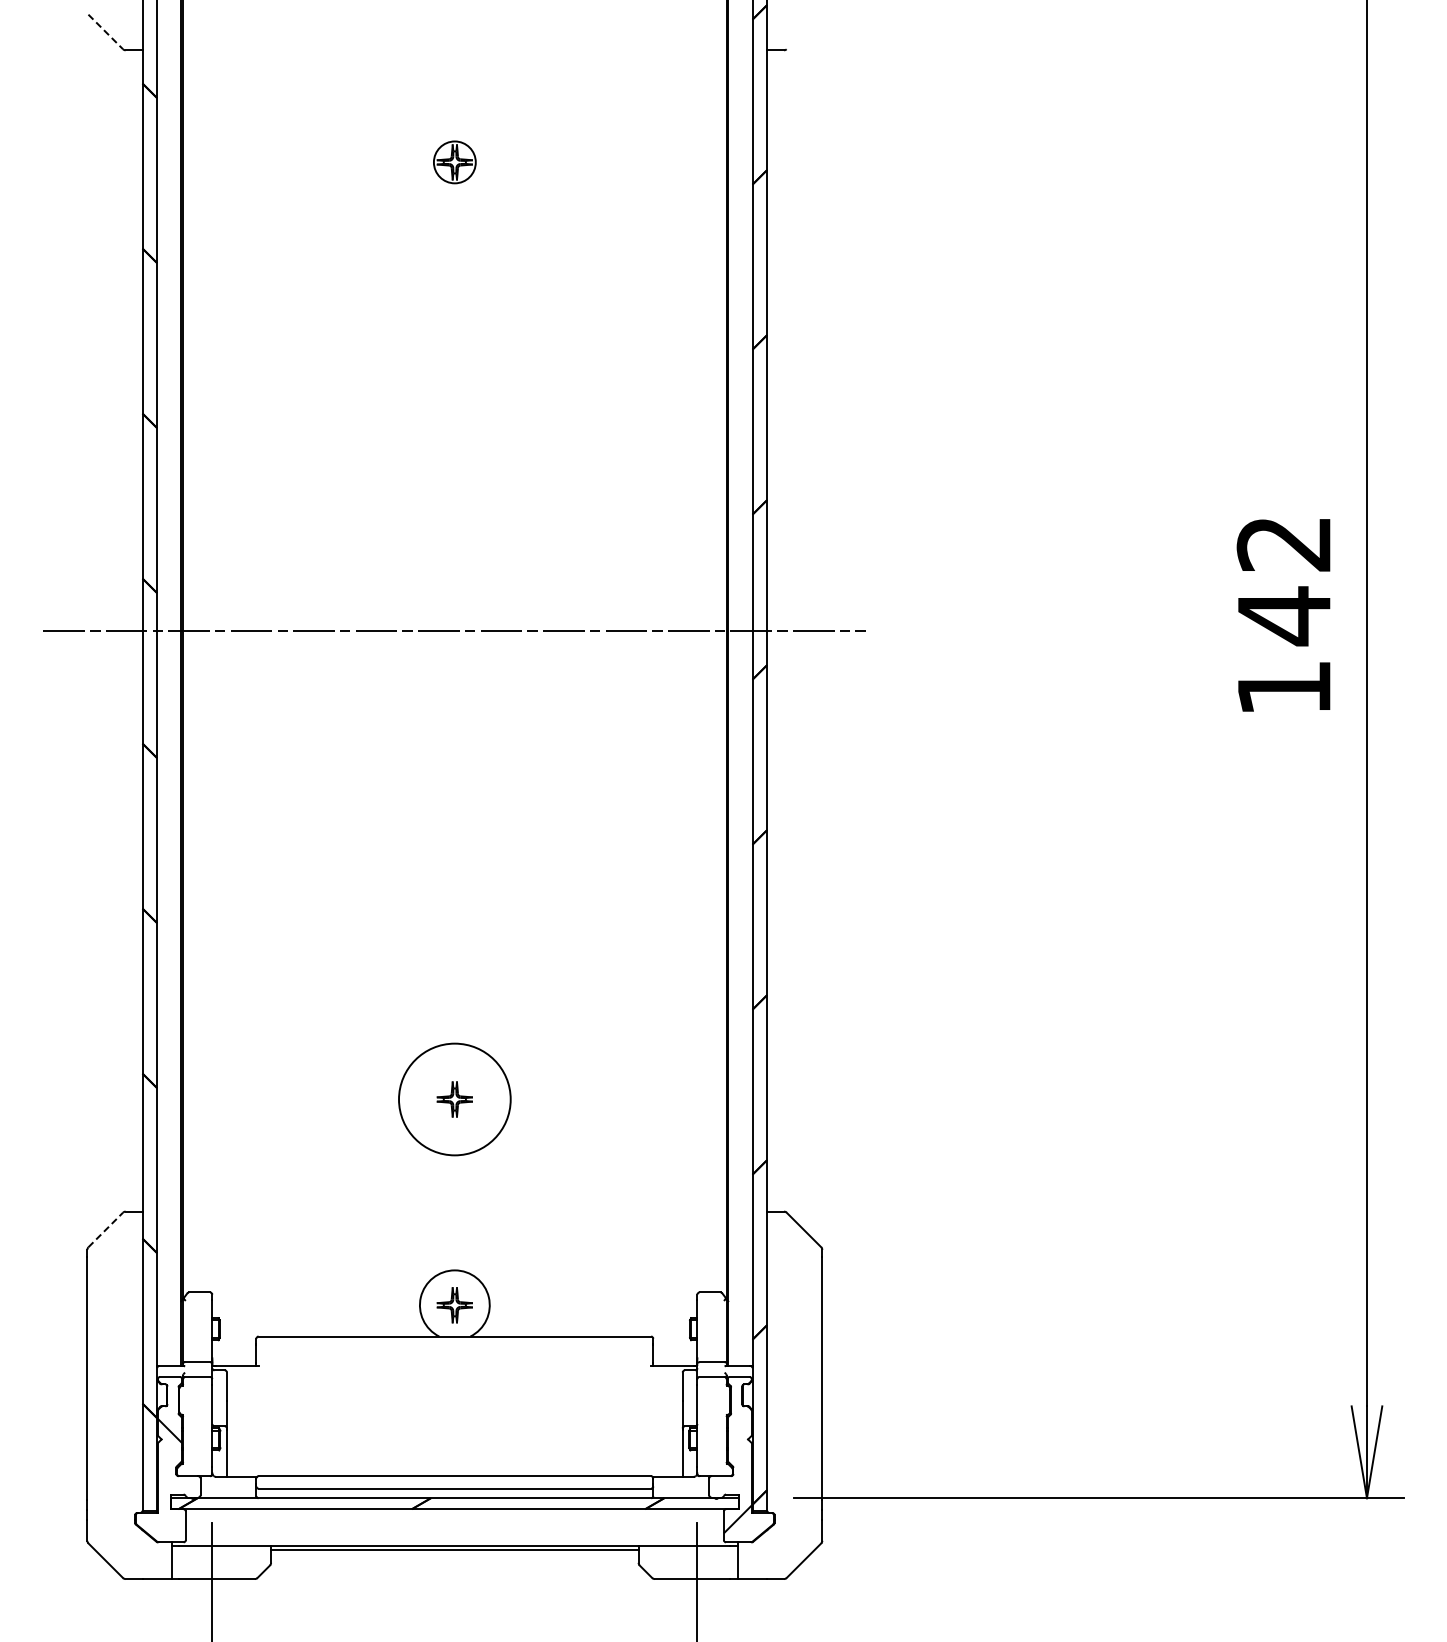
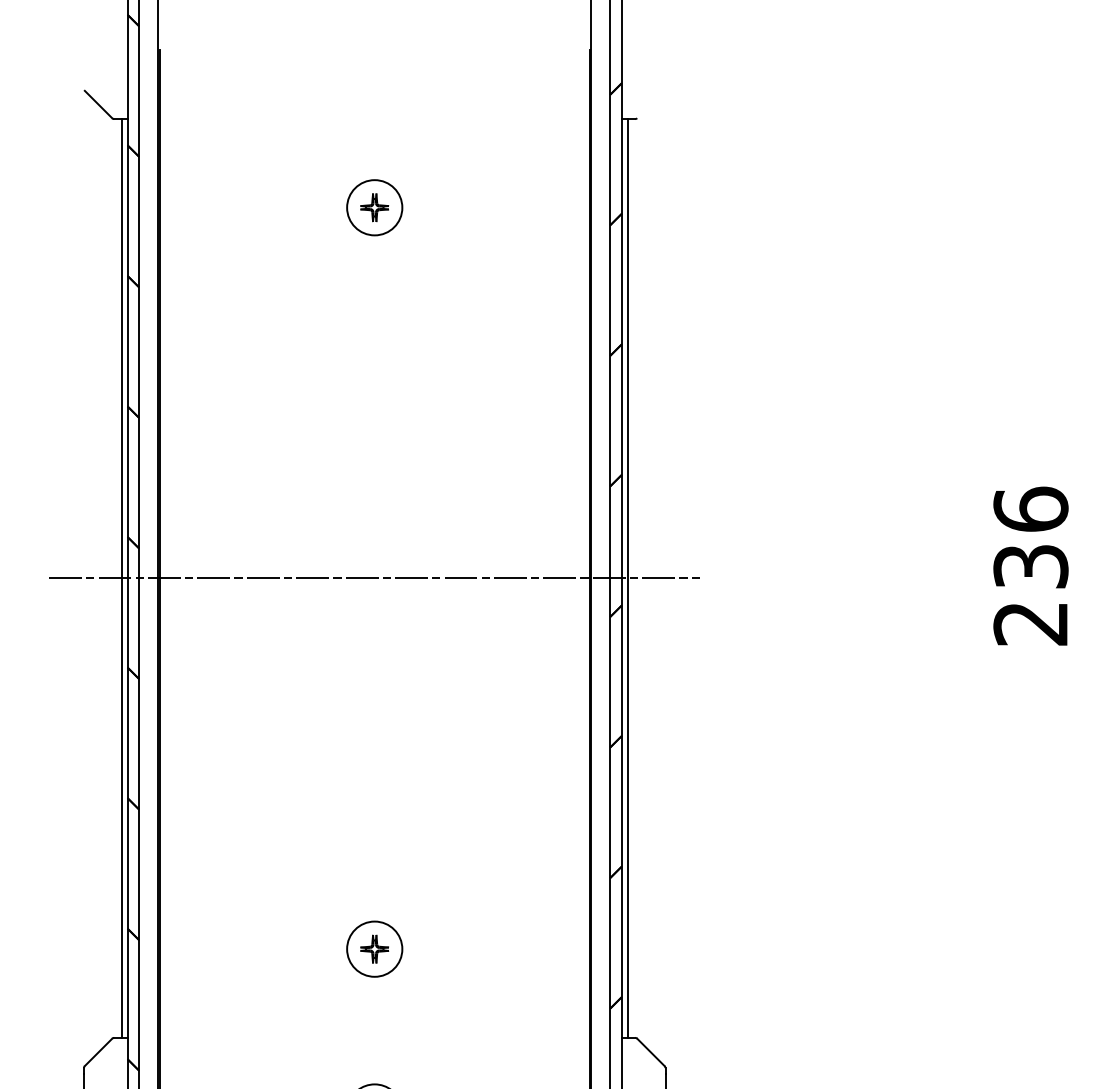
line: (106, 32) -> (99, 104), dashed -> solid
circle: (454, 162) -> (374, 207), size x1.67
text: (1283, 614) -> (1030, 565), 142 -> 236
line: (135, 630) -> (122, 578), added
line: (774, 630) -> (627, 578), added
circle: (454, 1099) -> (374, 949), size x0.62
line: (106, 1229) -> (99, 1052), dashed -> solid

